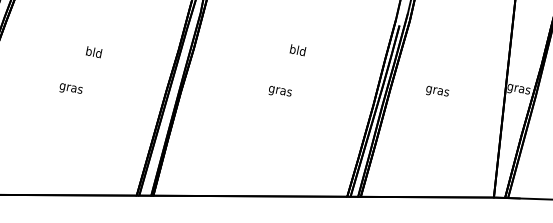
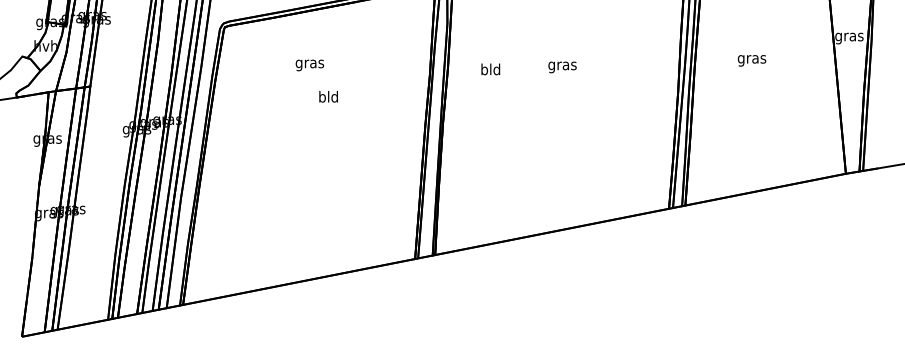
text: (297, 50) -> (490, 69), moved
text: (70, 89) -> (309, 65), moved
text: (280, 92) -> (562, 67), moved

